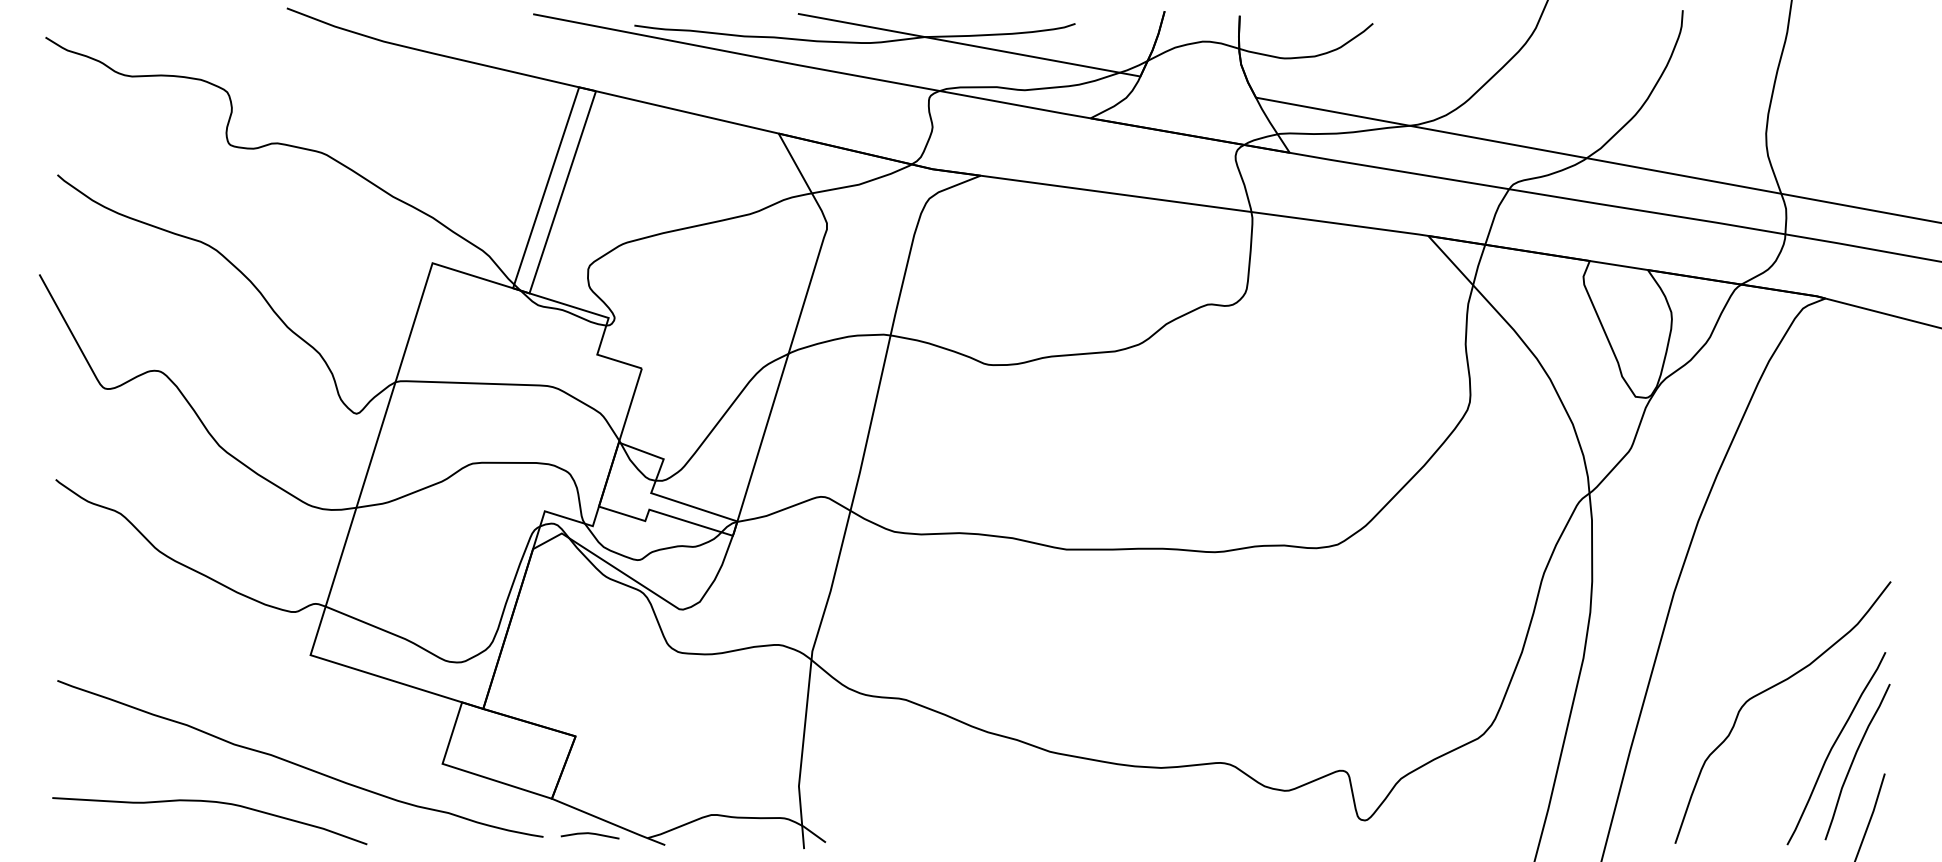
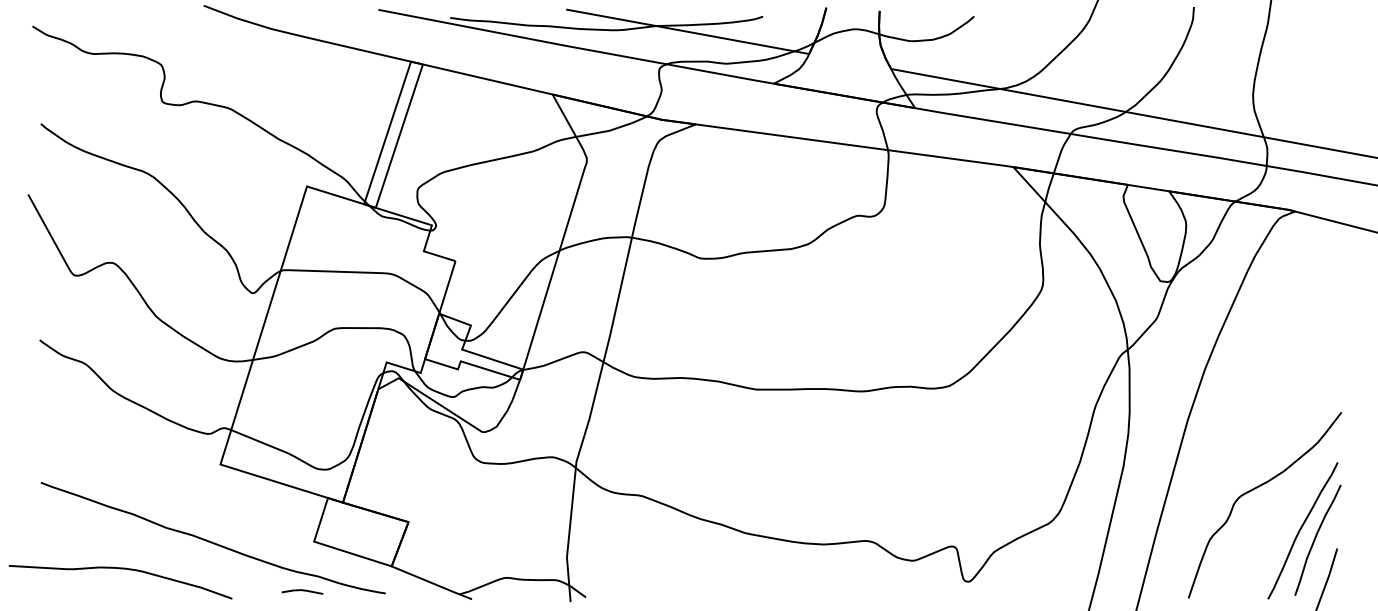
curve: (209, 802) -> (120, 569), moved
line: (589, 834) -> (302, 591), moved

